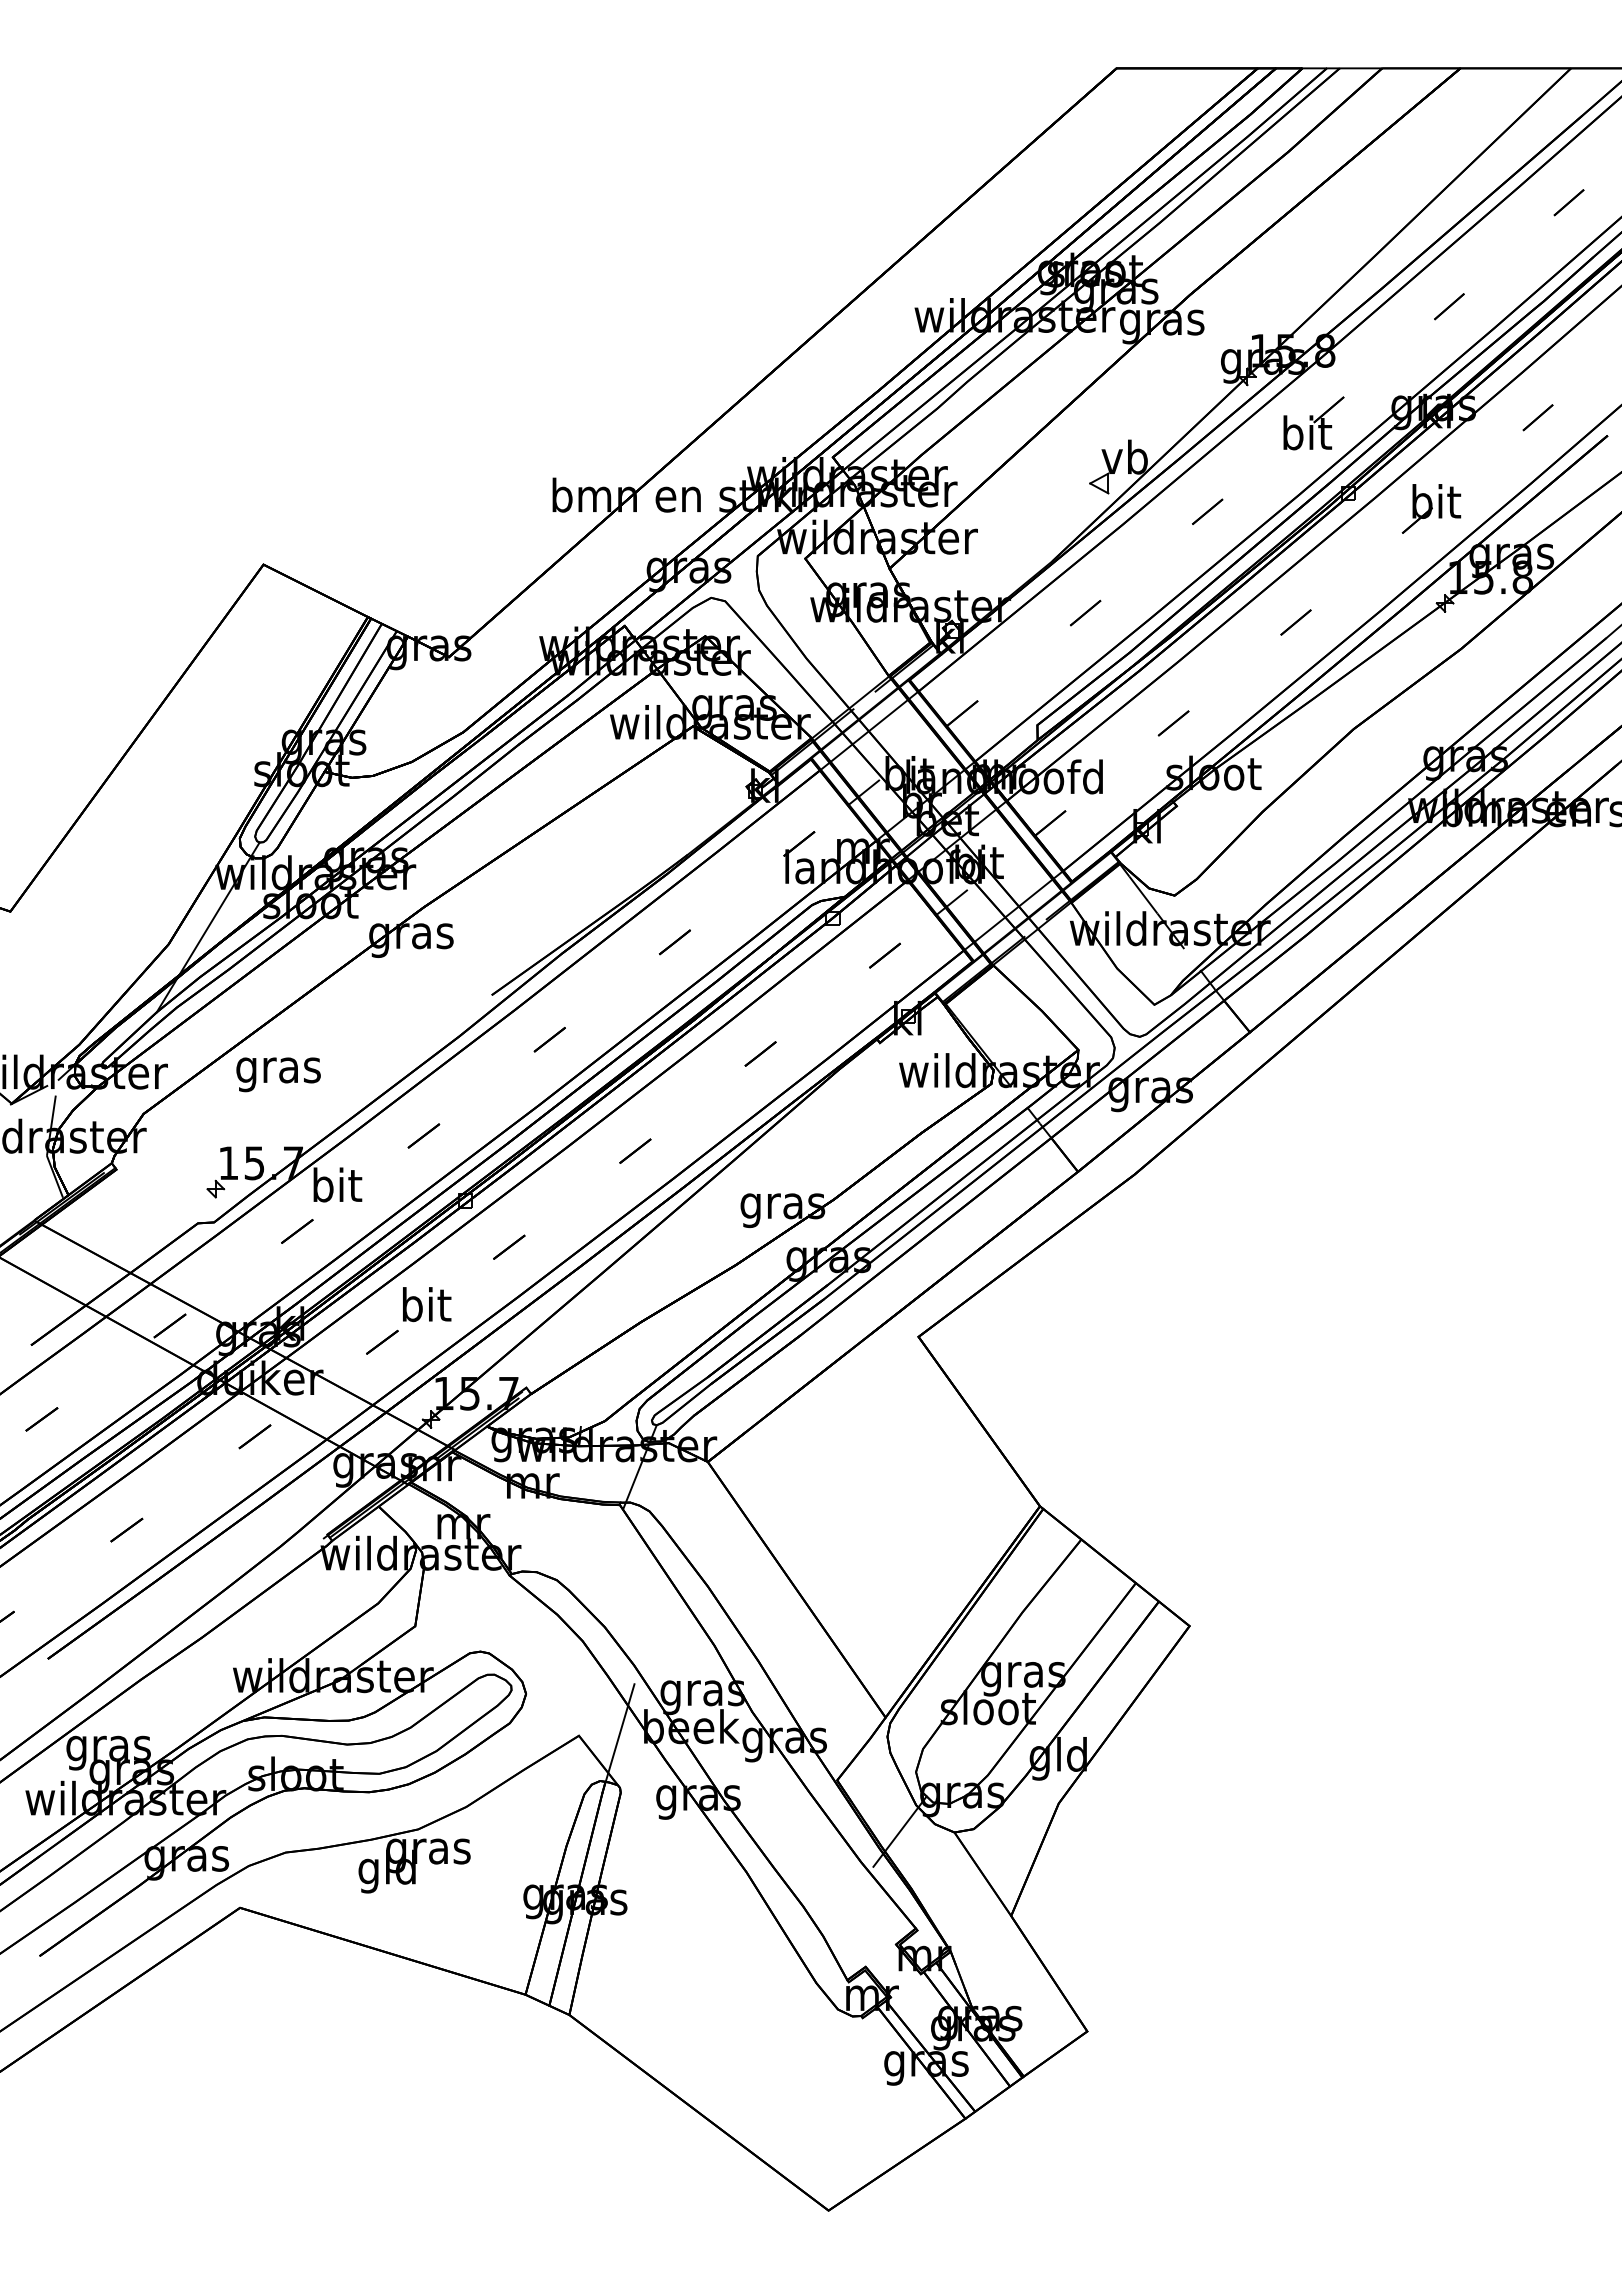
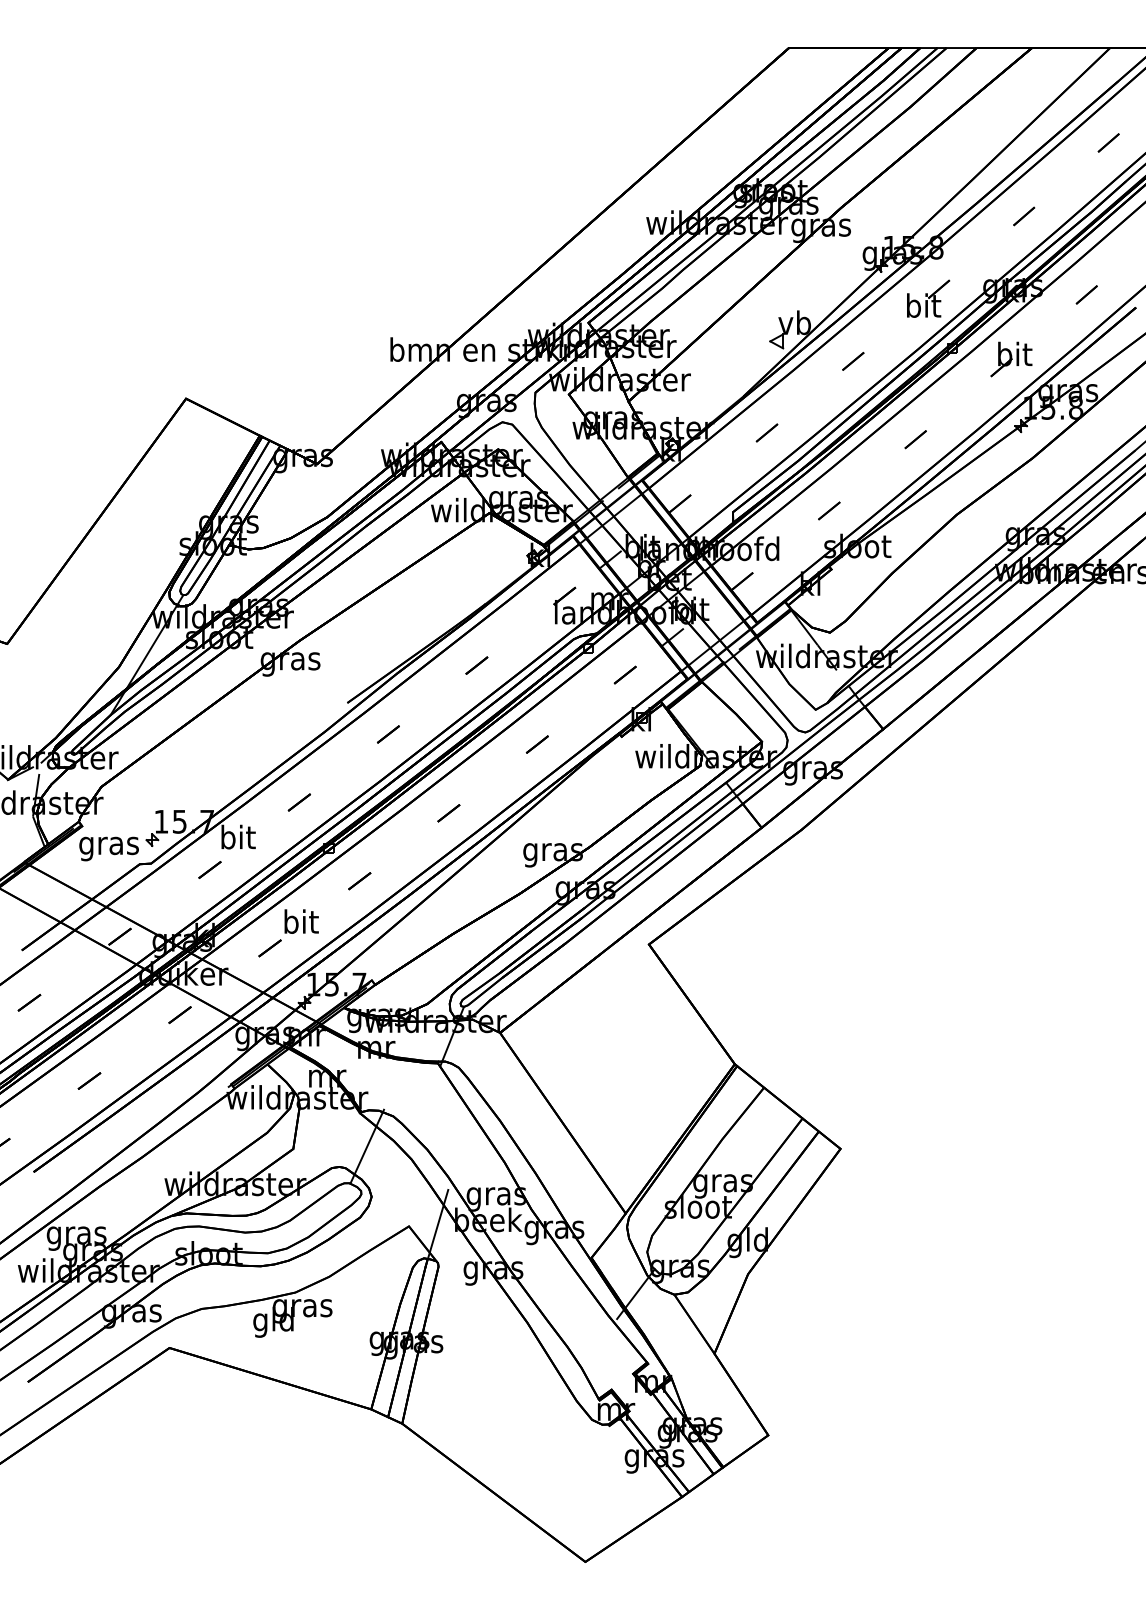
text: (278, 1074) -> (109, 848), moved
line: (519, 1622) -> (366, 1146), added

